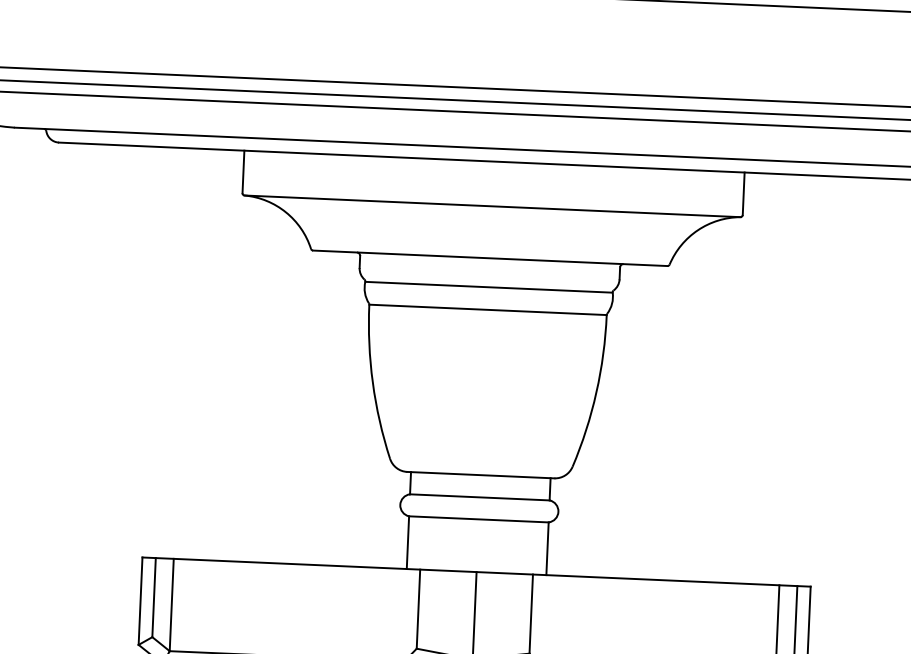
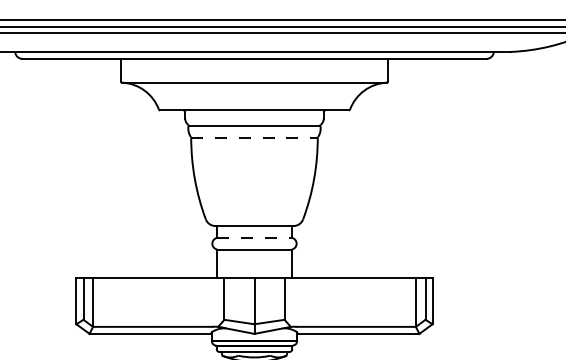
line: (489, 309) -> (255, 137), solid -> dashed
line: (479, 496) -> (254, 237), solid -> dashed

